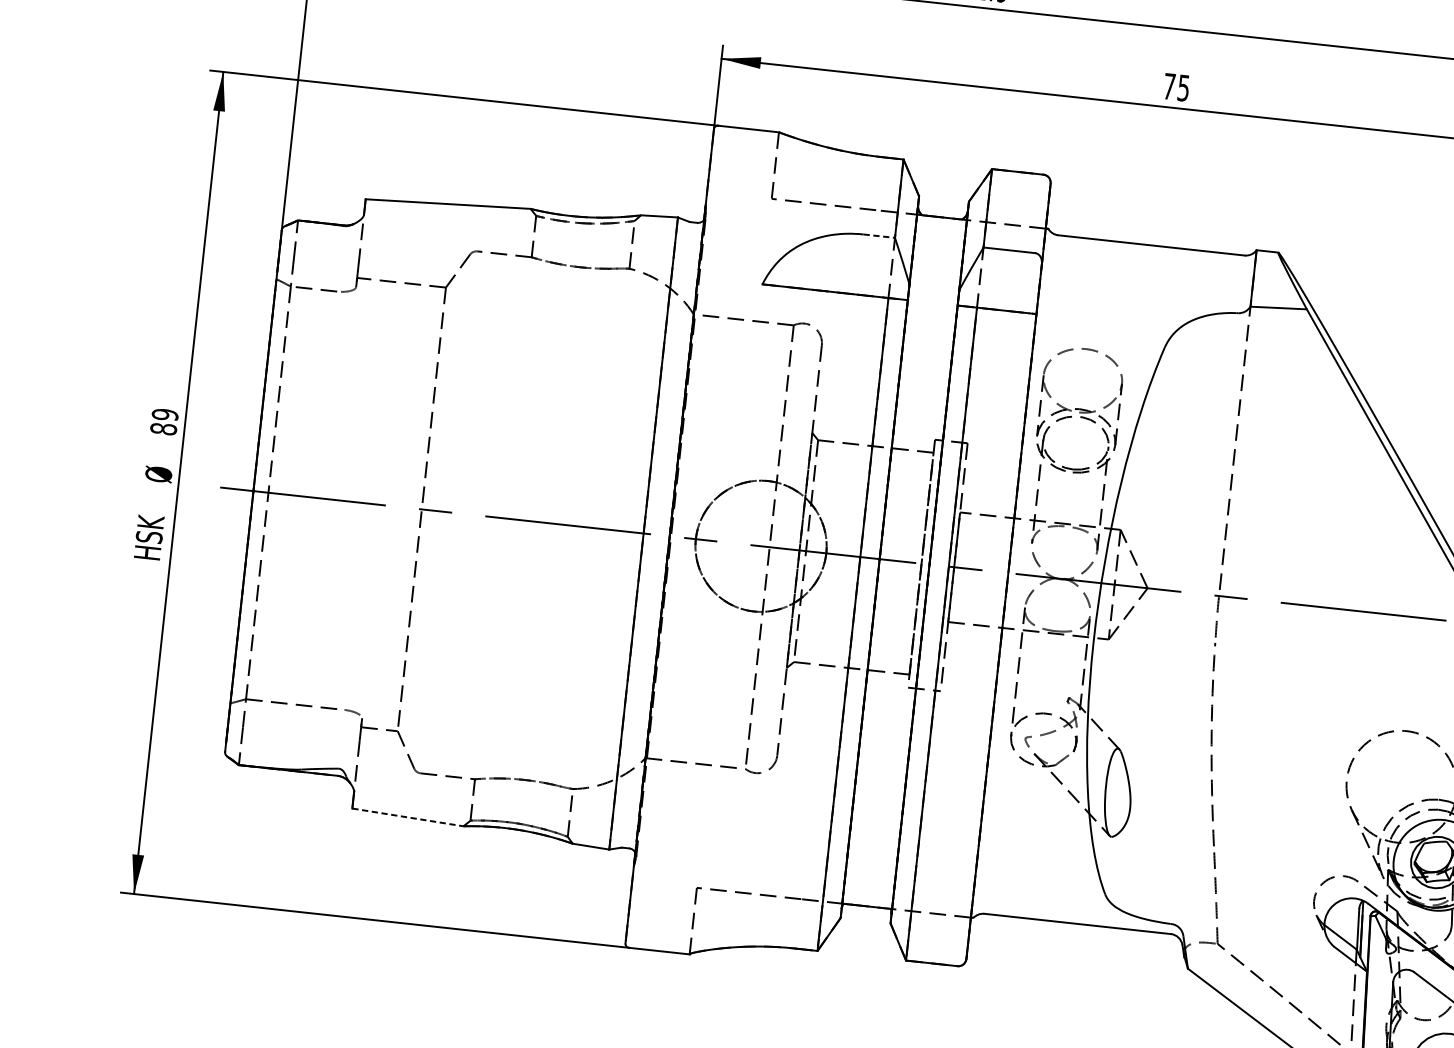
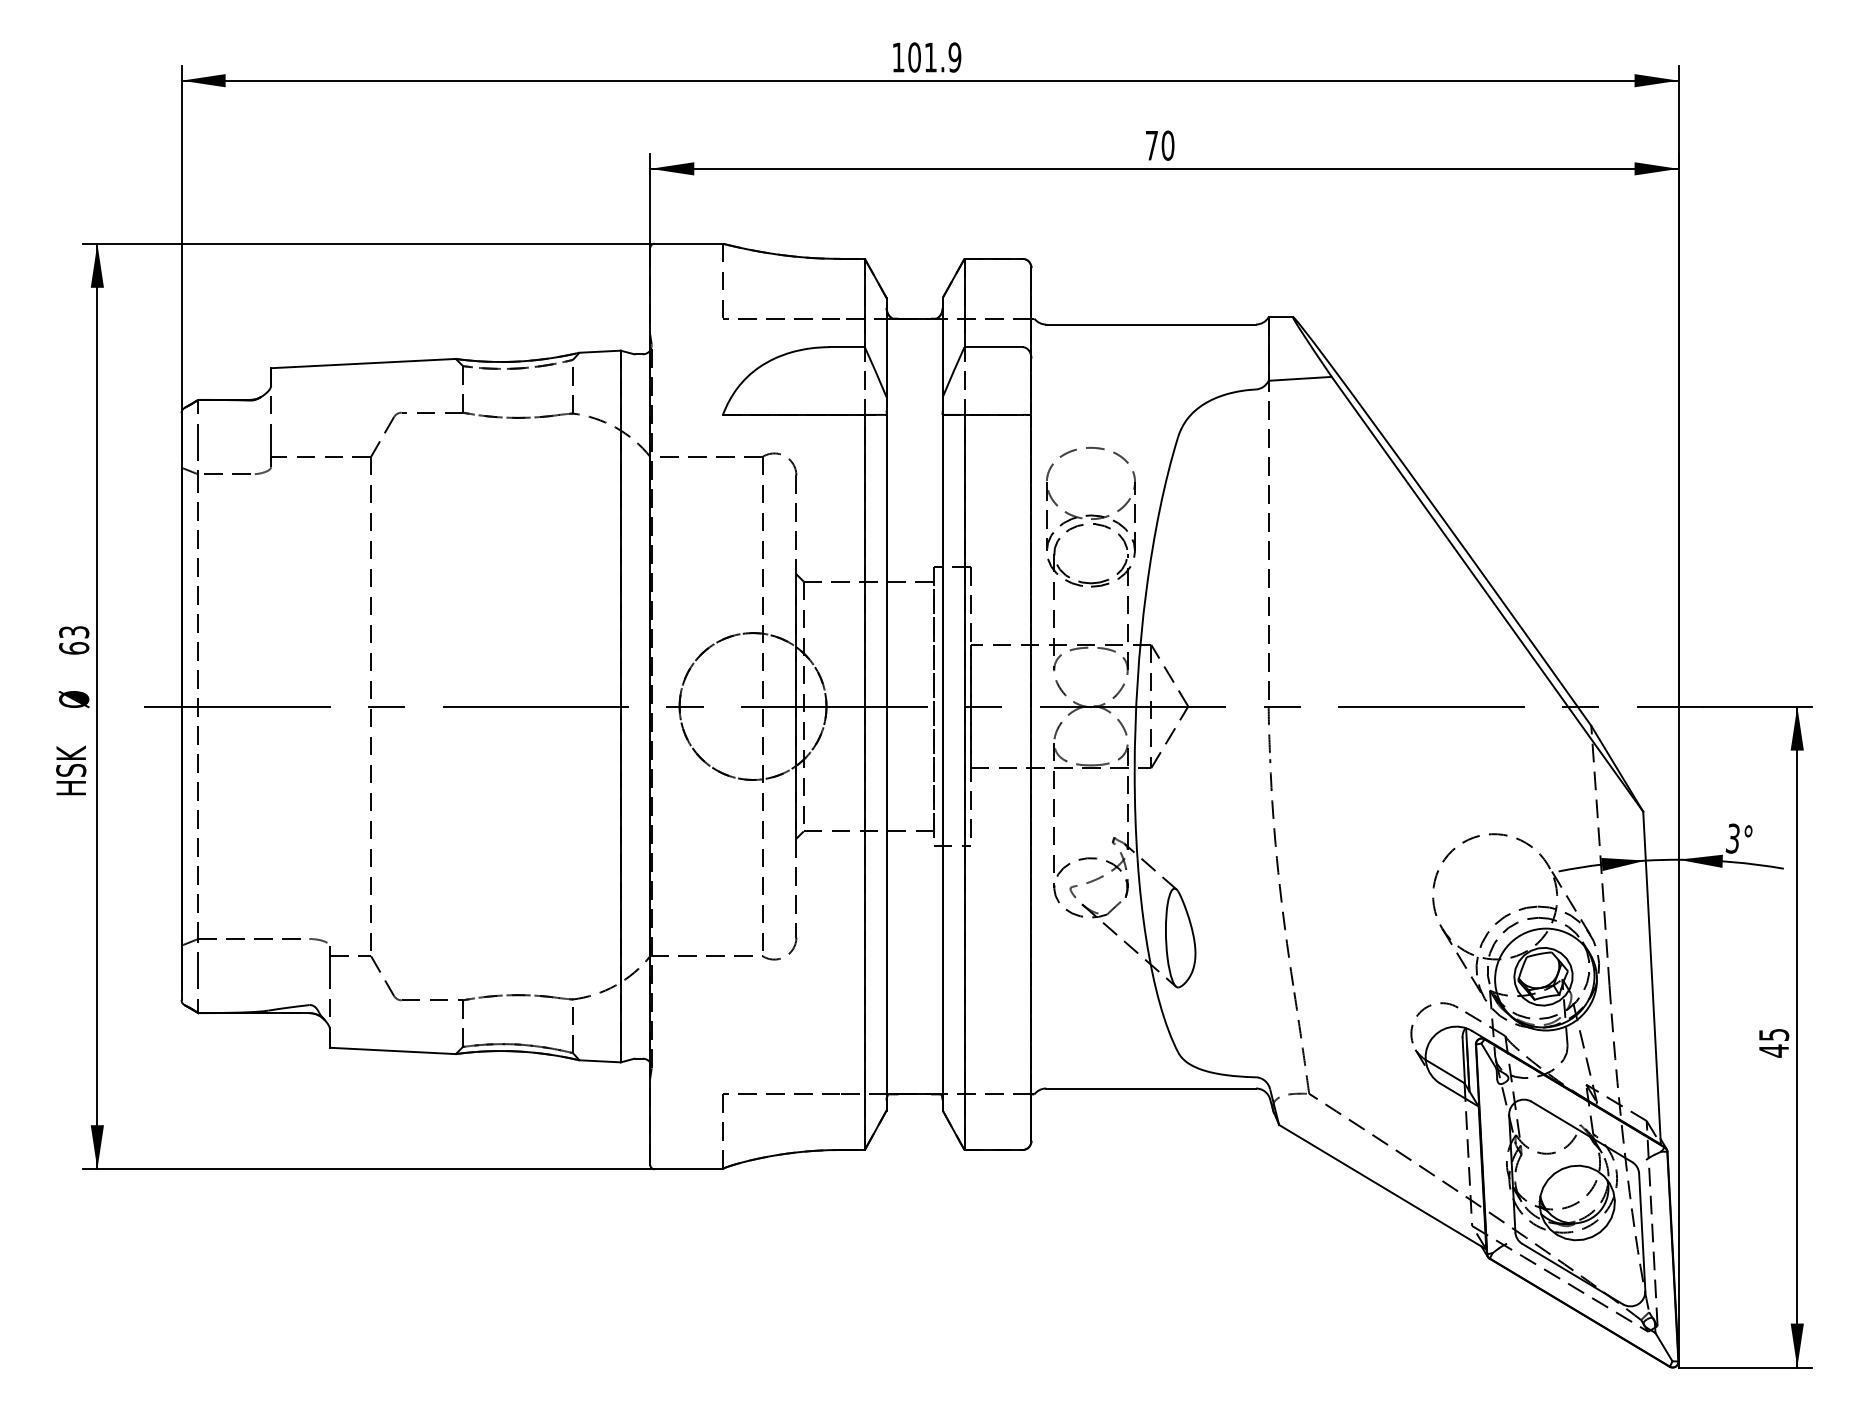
text: (1183, 87) -> (1167, 145), 75 -> 70
line: (879, 236) -> (847, 347), dashed -> solid
text: (164, 422) -> (74, 640), 89 -> 63
line: (408, 817) -> (393, 1050), dashed -> solid

